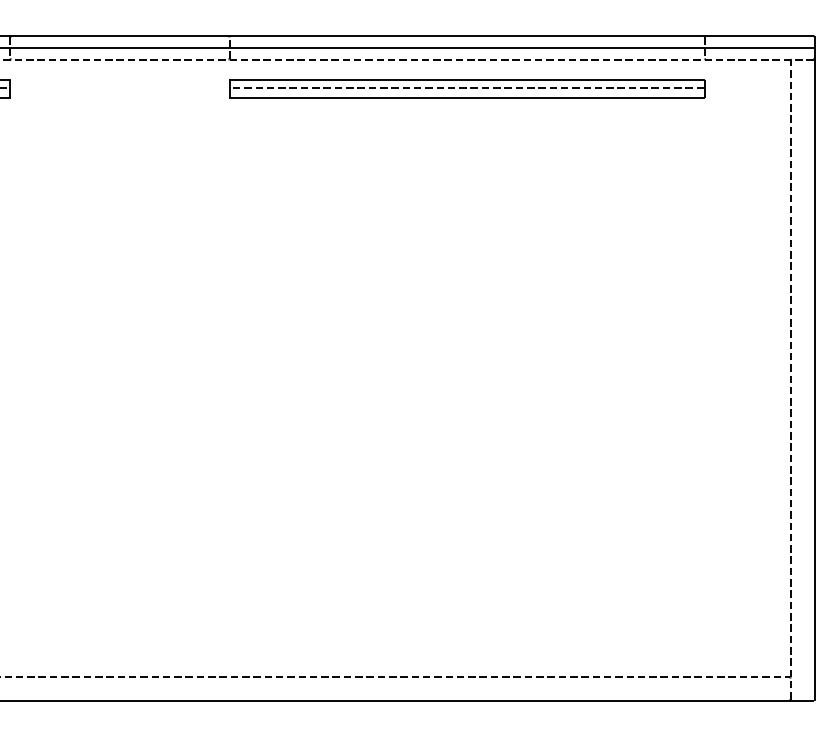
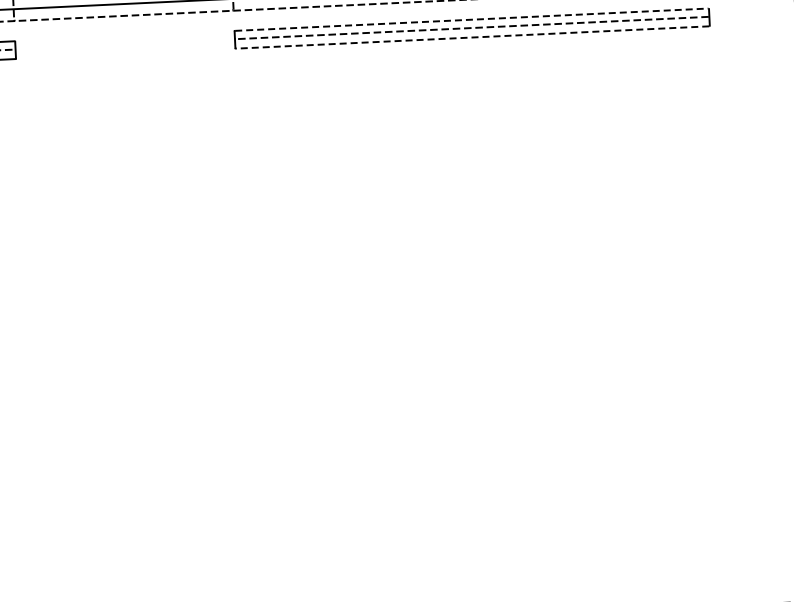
line: (467, 79) -> (471, 19), solid -> dashed
line: (467, 97) -> (472, 37), solid -> dashed

